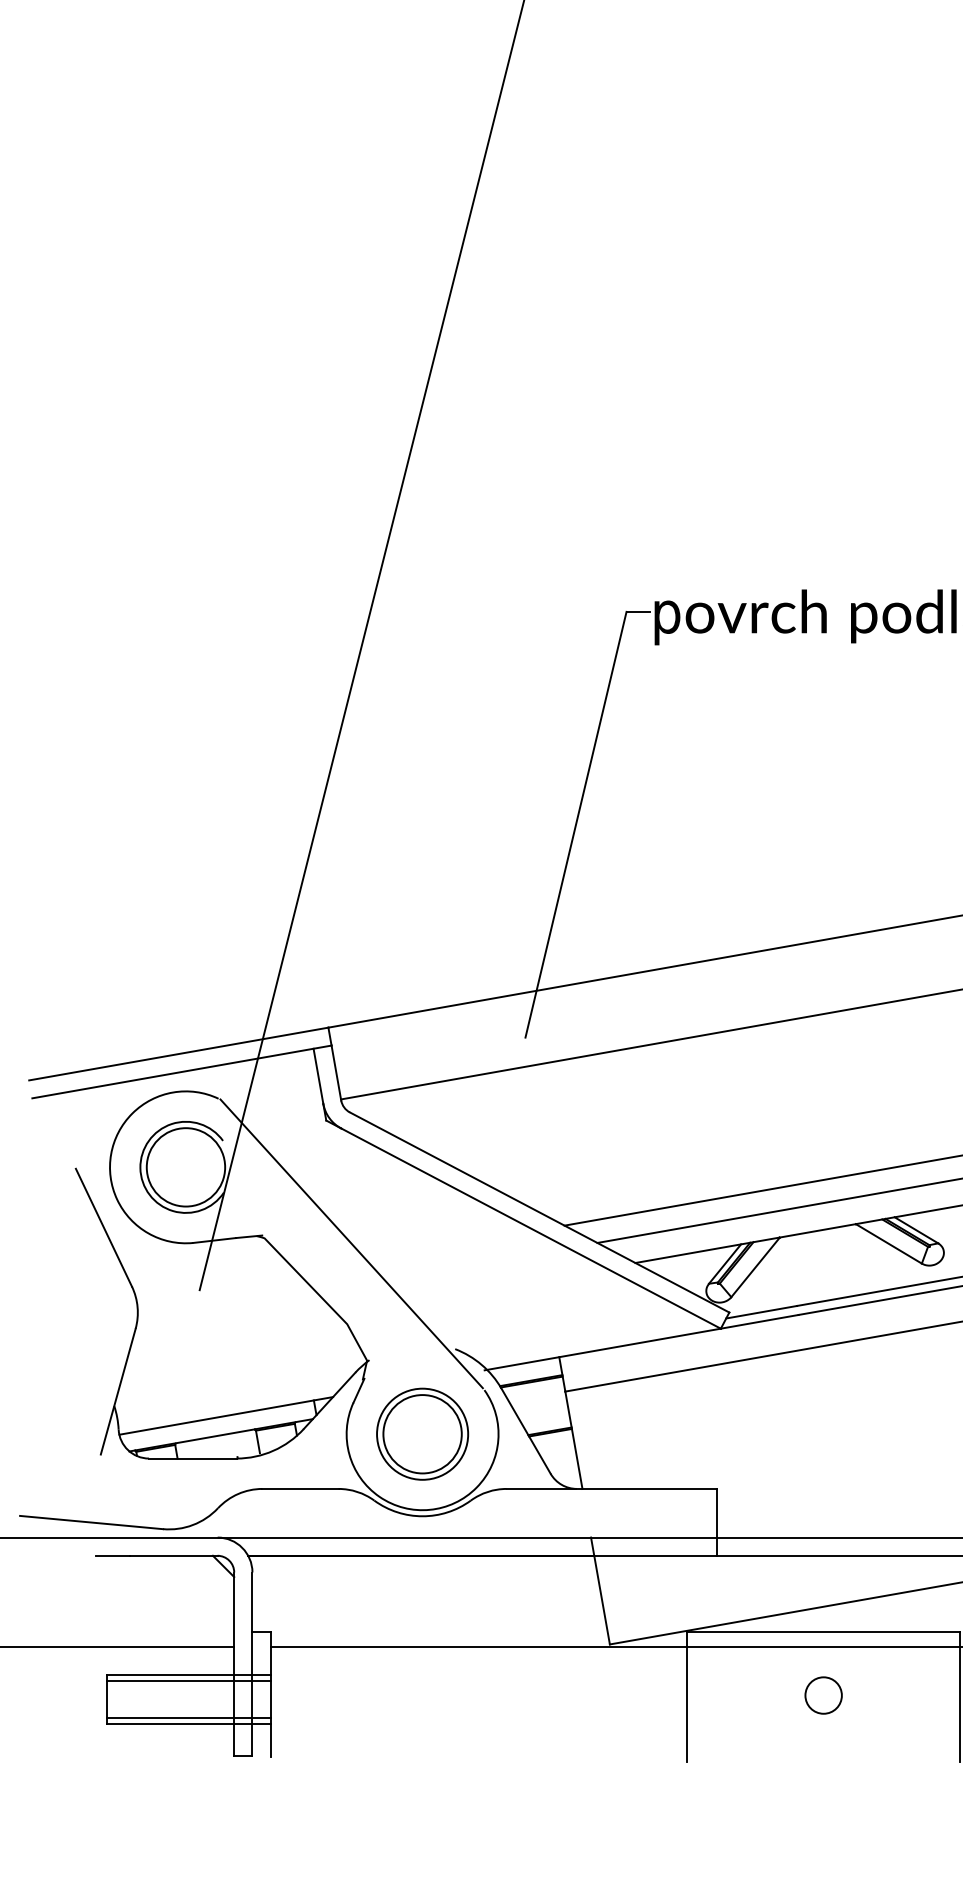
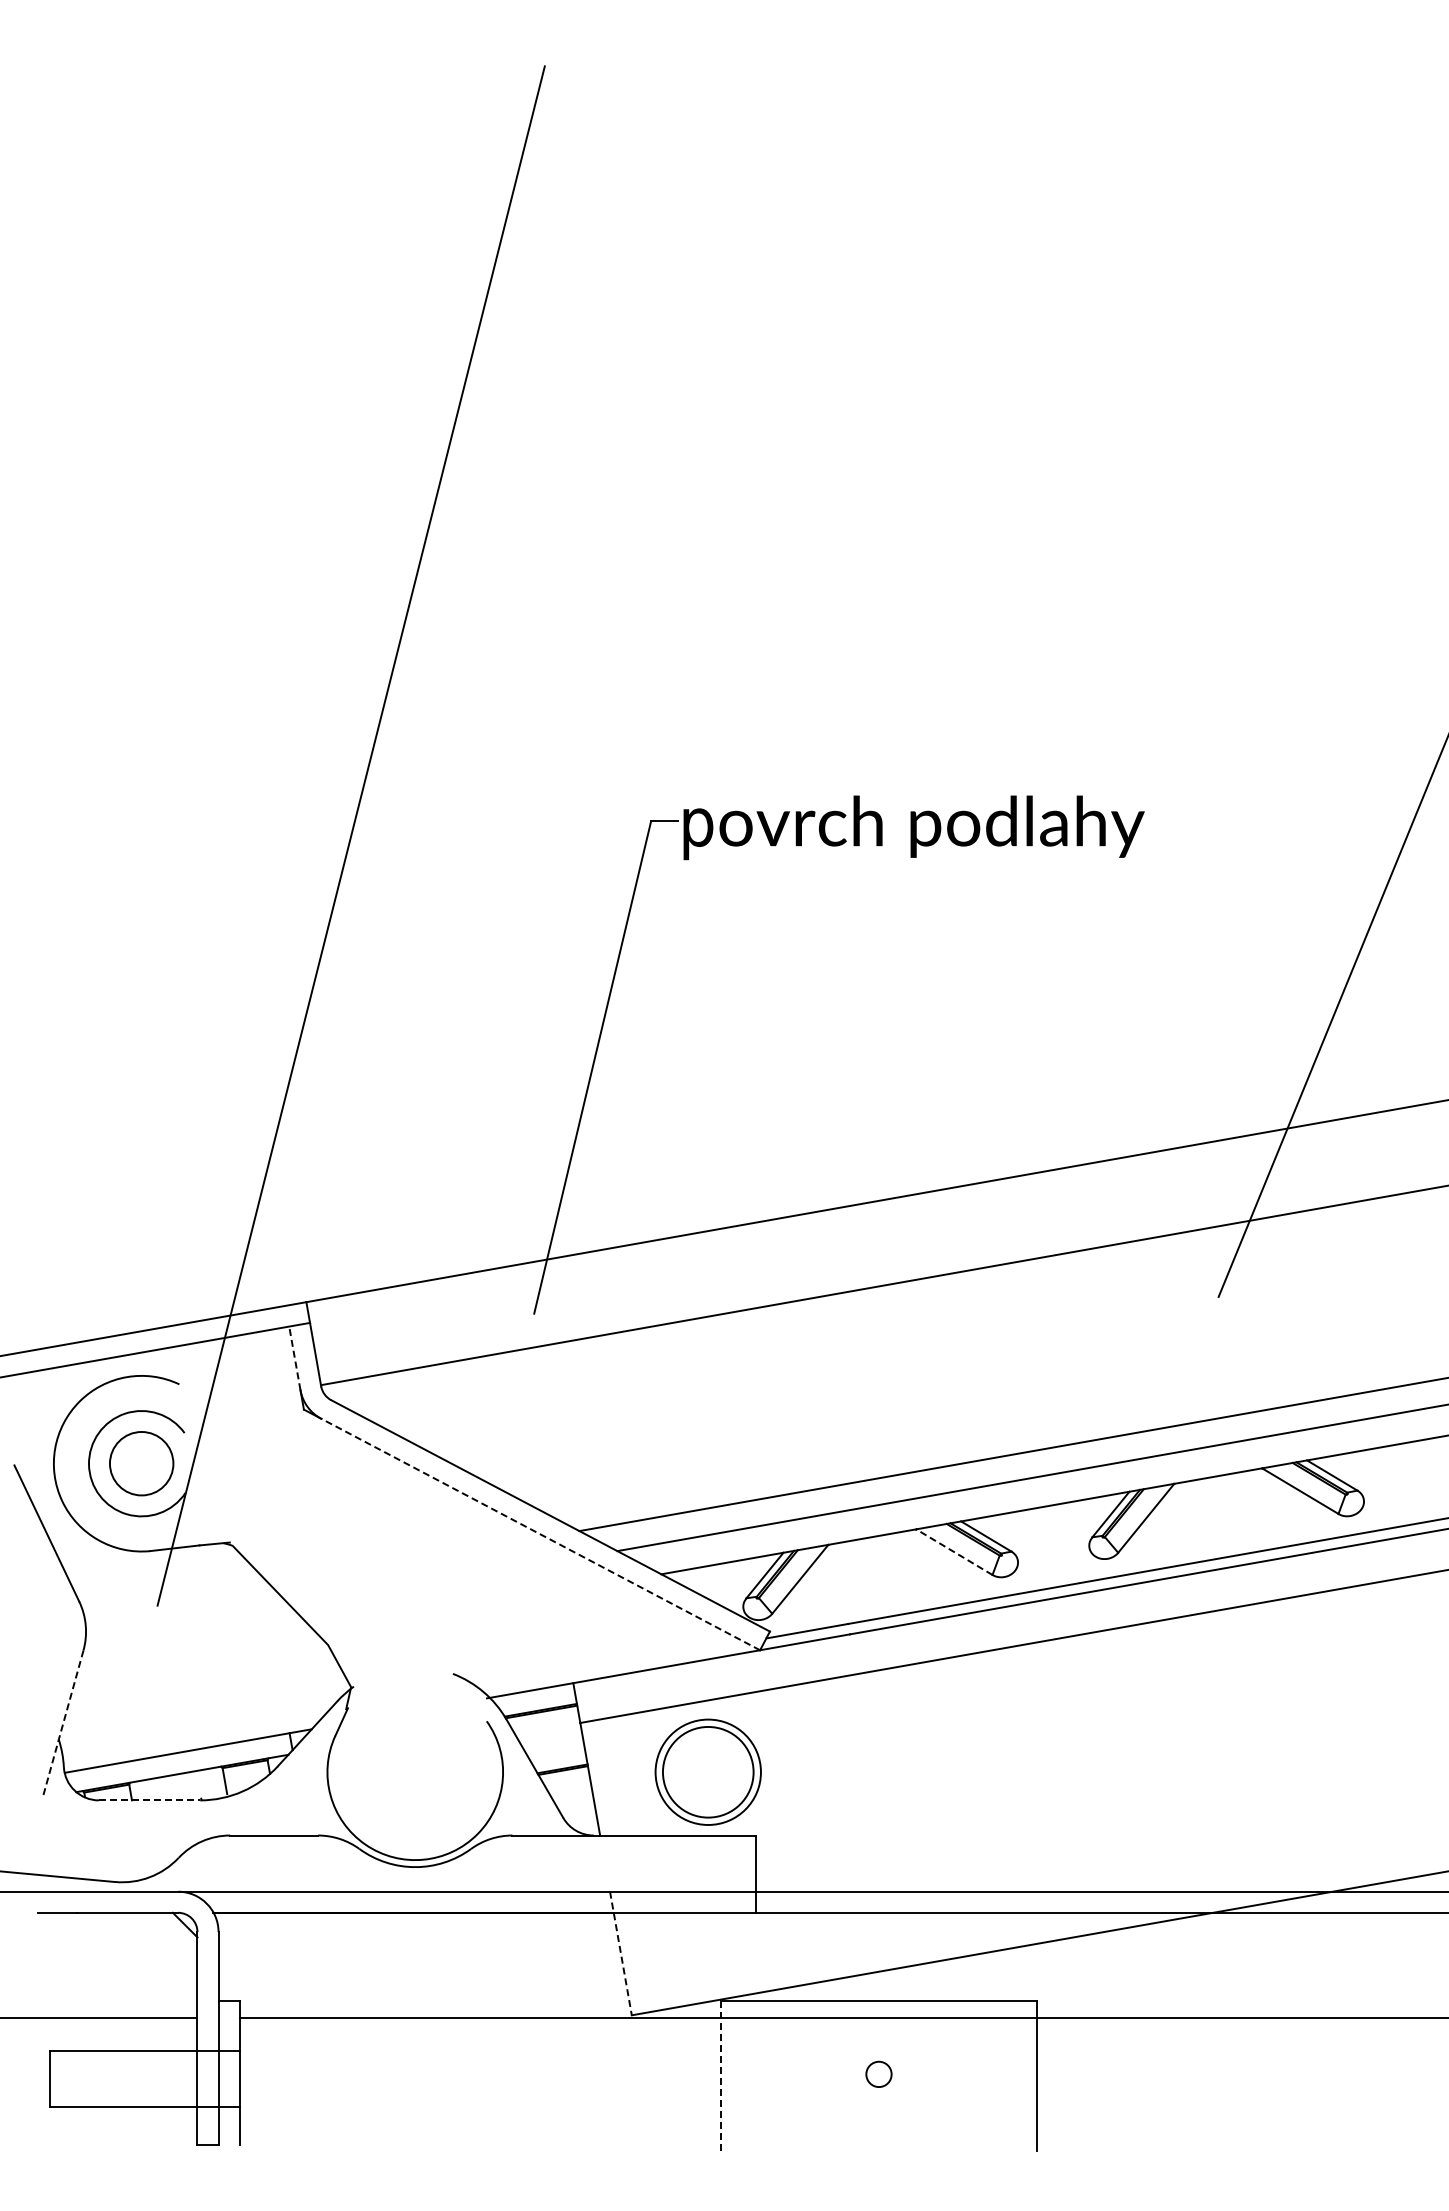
line: (318, 1075) -> (294, 1357), solid -> dashed
circle: (185, 1167) -> (141, 1463), size x0.7
line: (530, 1228) -> (540, 1534), solid -> dashed
line: (888, 1243) -> (954, 1551), solid -> dashed
line: (351, 1244) -> (332, 1552), removed
line: (118, 1392) -> (63, 1723), solid -> dashed
part: (421, 1433) -> (707, 1771), moved
line: (192, 1458) -> (149, 1800), solid -> dashed
line: (600, 1590) -> (620, 1953), solid -> dashed
line: (188, 1680) -> (144, 2057), removed
circle: (823, 1695) -> (878, 2074), size x0.6
line: (686, 1697) -> (720, 2076), solid -> dashed
line: (188, 1718) -> (144, 2100), removed

